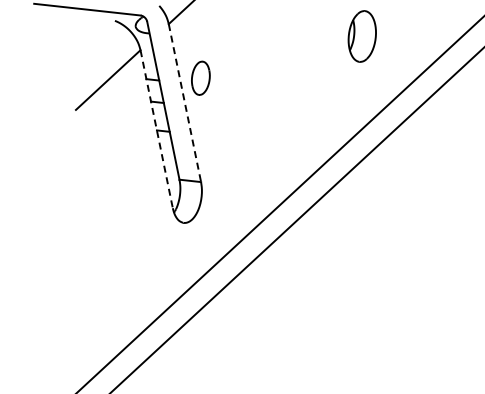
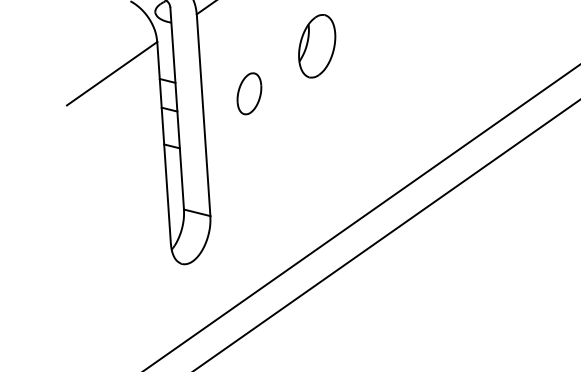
part: (361, 36) -> (316, 46), moved
part: (200, 77) -> (249, 92), moved
line: (184, 103) -> (202, 115), dashed -> solid
line: (156, 129) -> (163, 143), dashed -> solid

